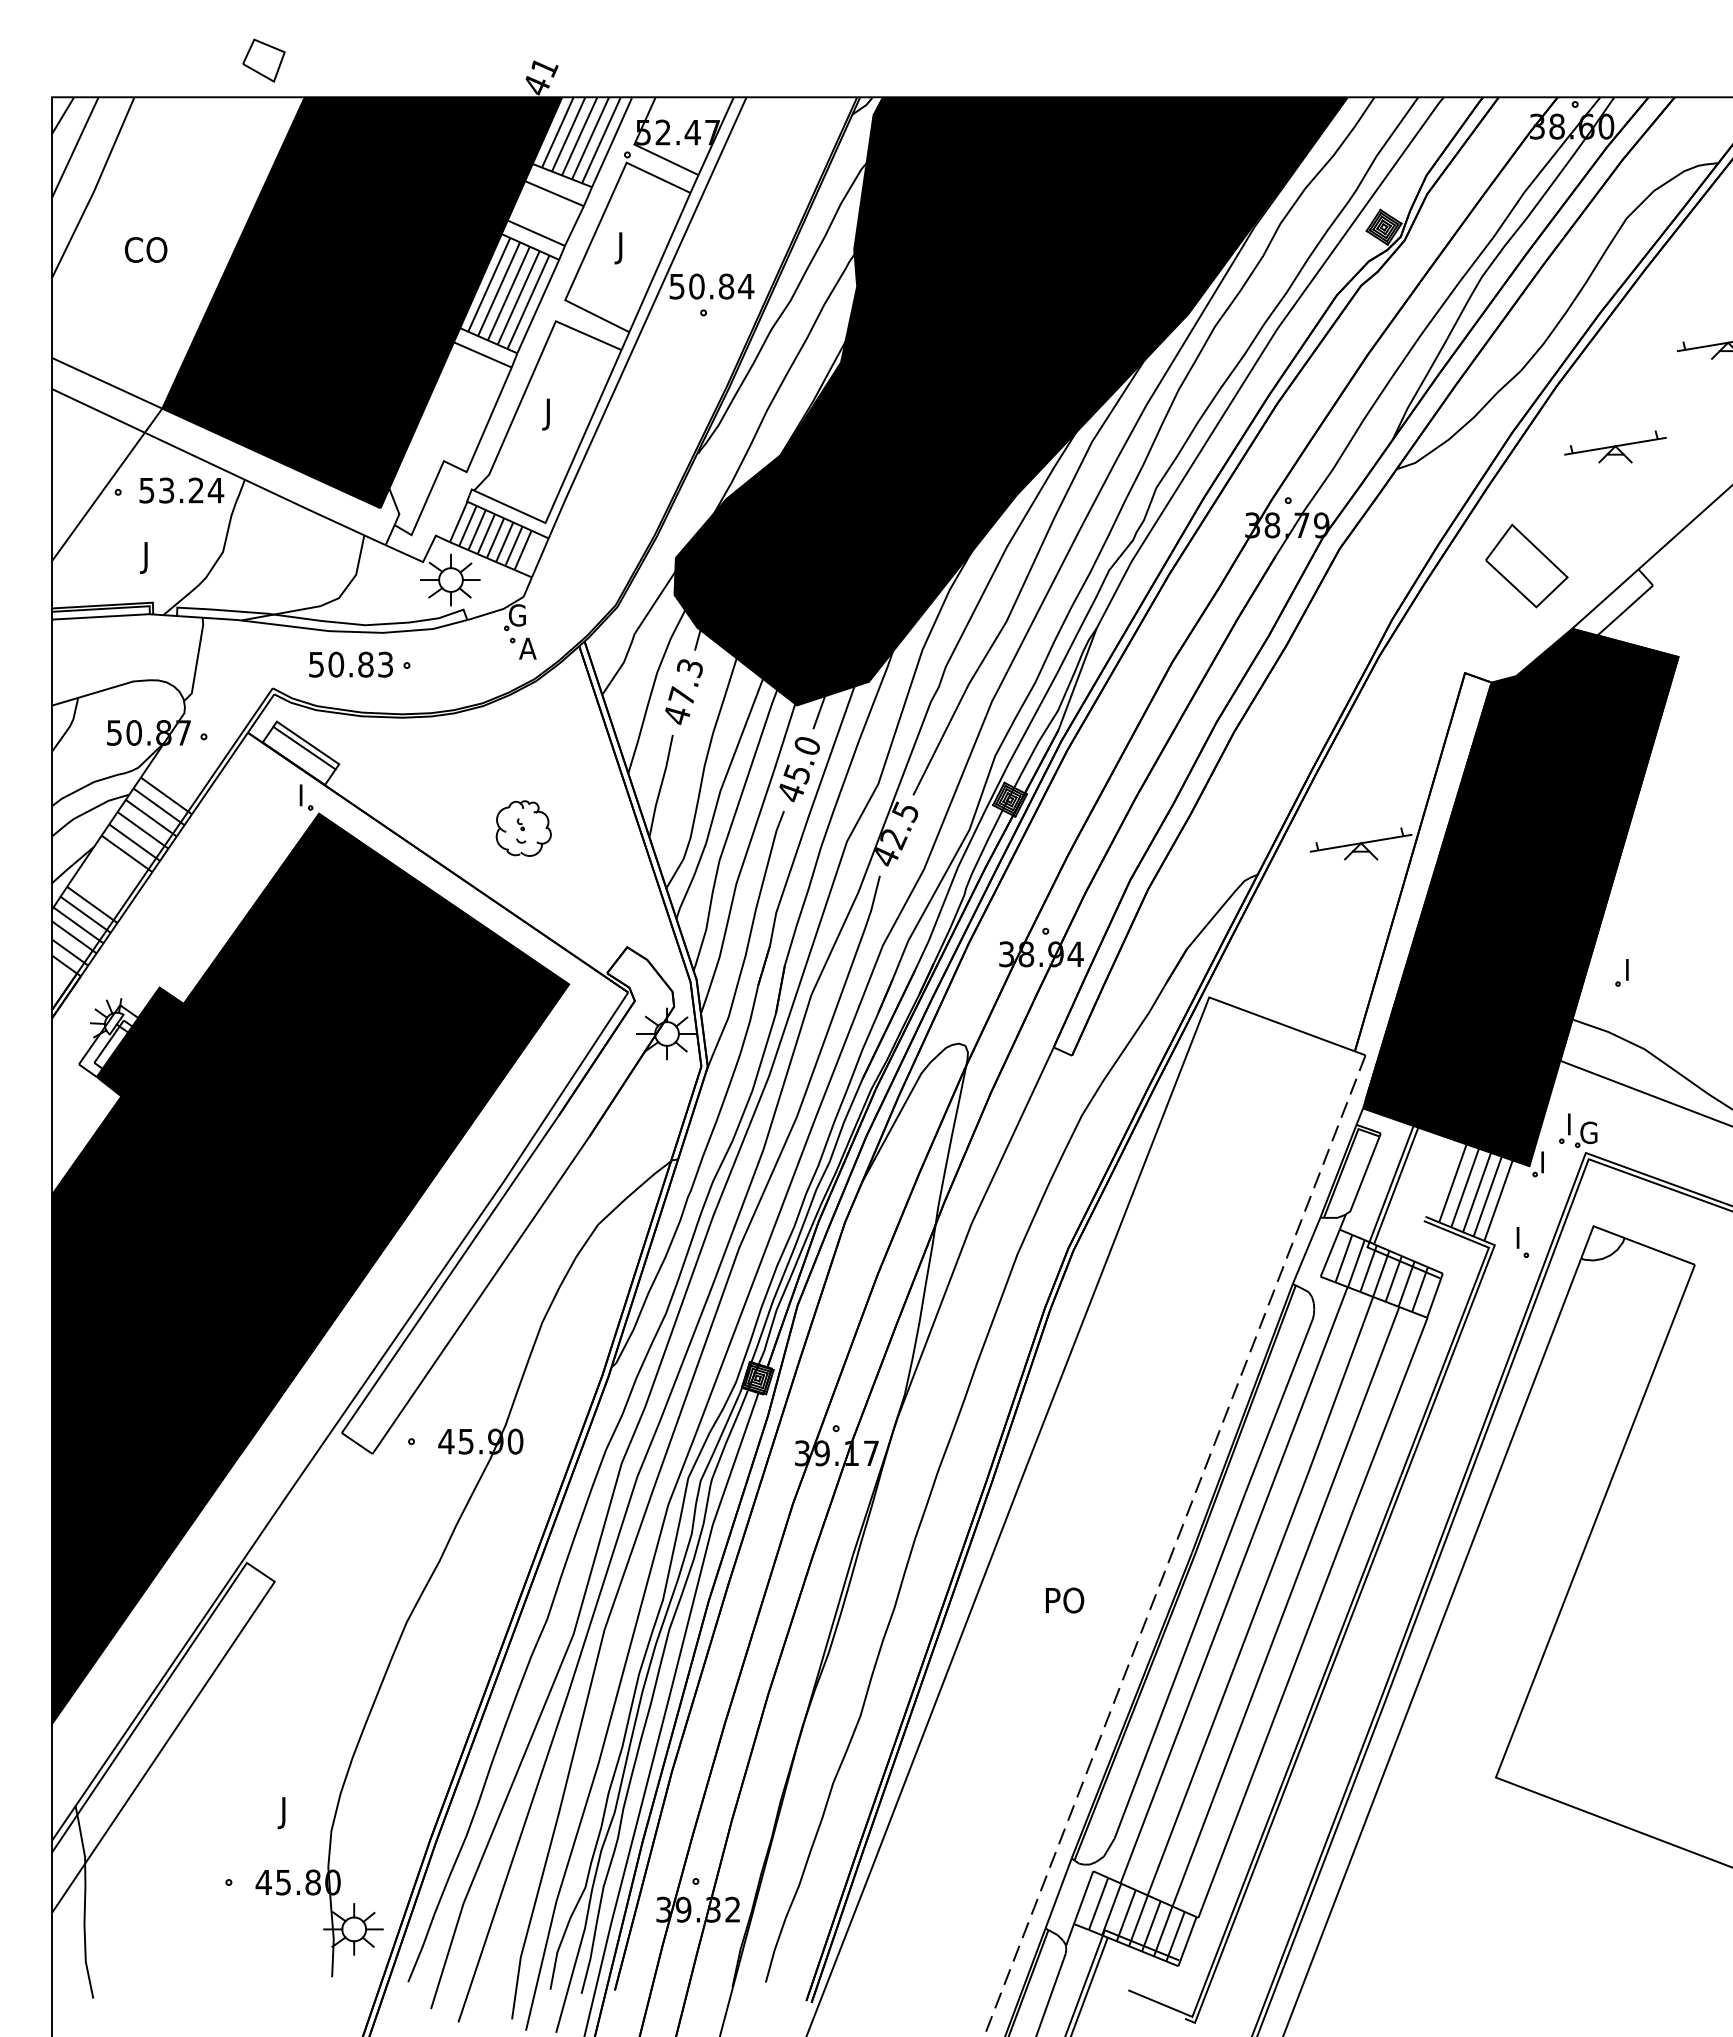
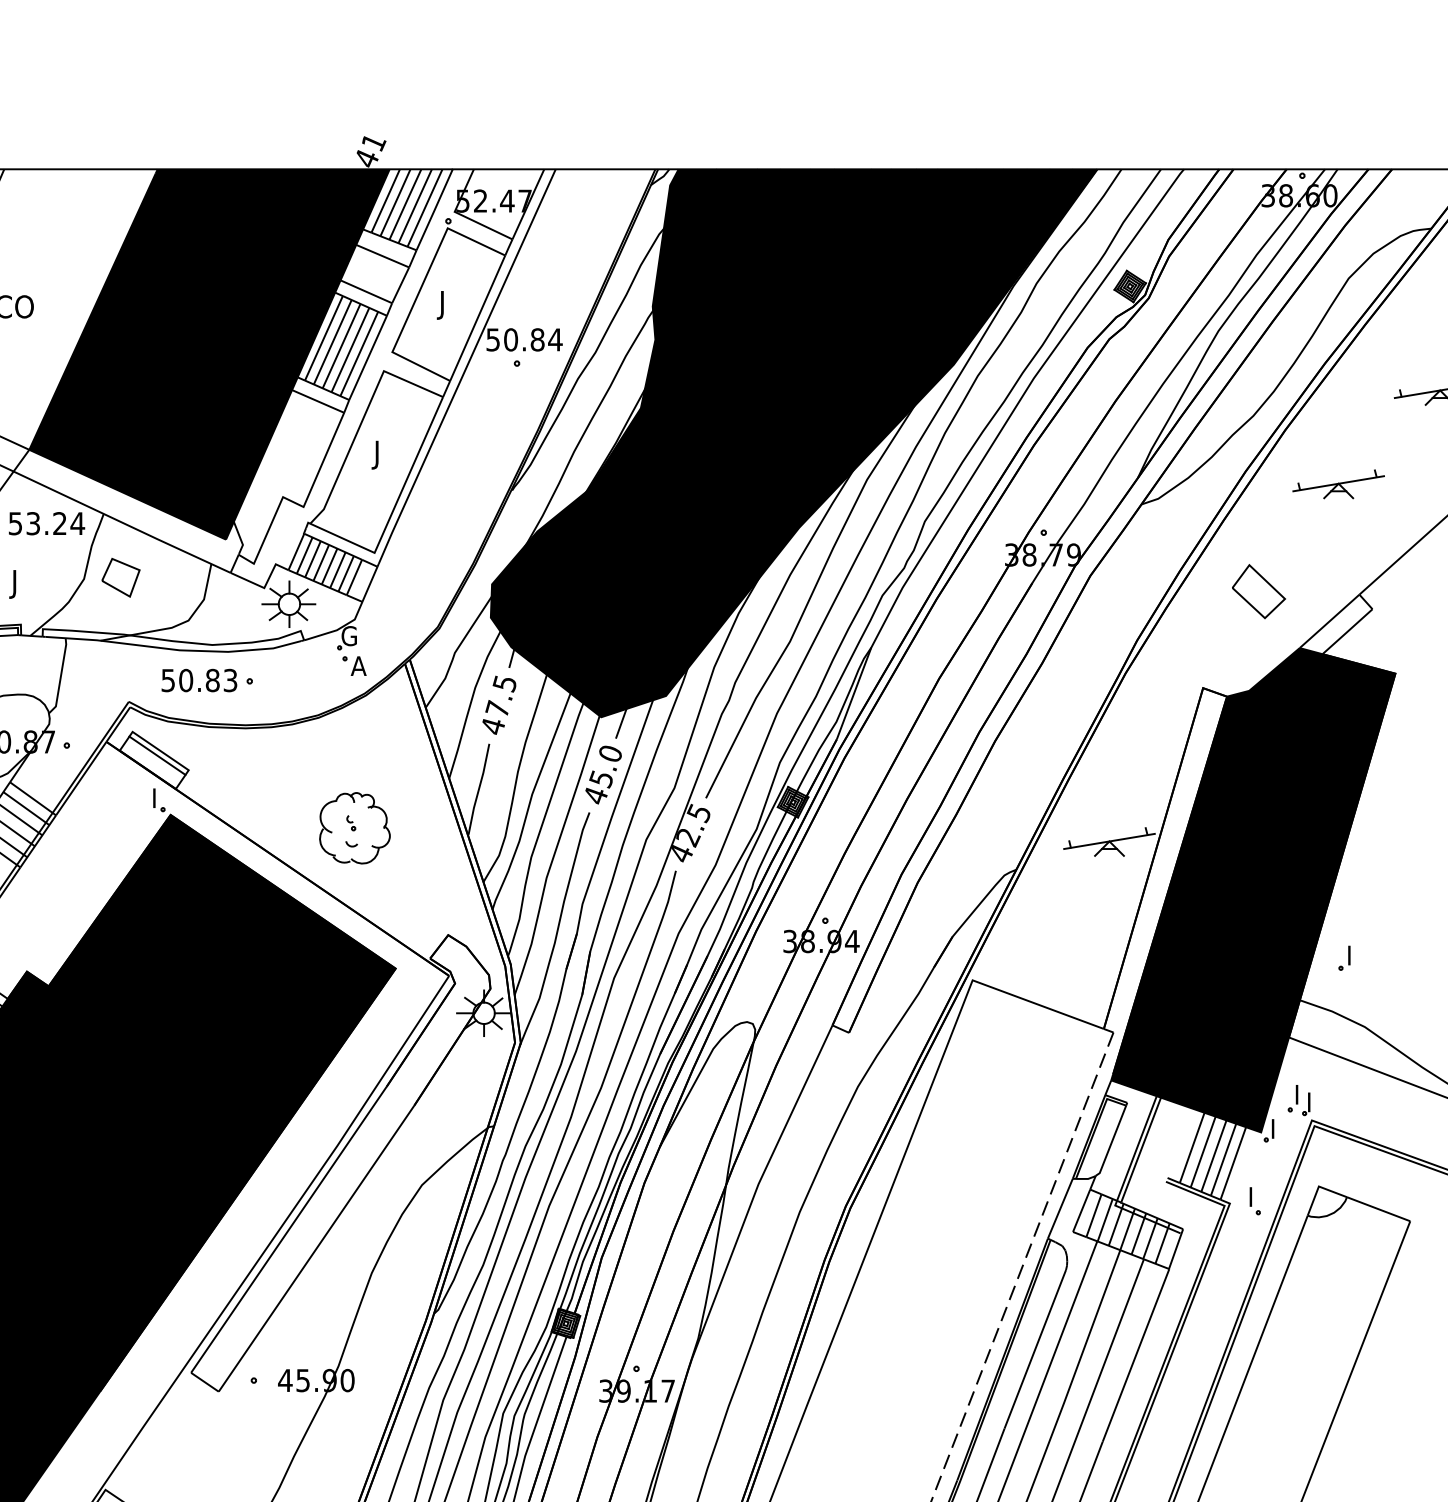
part: (263, 60) -> (120, 577), moved
part: (1526, 565) -> (1258, 591), size x0.71
text: (689, 668) -> (504, 683), 47.3 -> 47.5
part: (523, 828) -> (354, 828), size x1.43
text: (1588, 1132) -> (1314, 1102), G -> I

